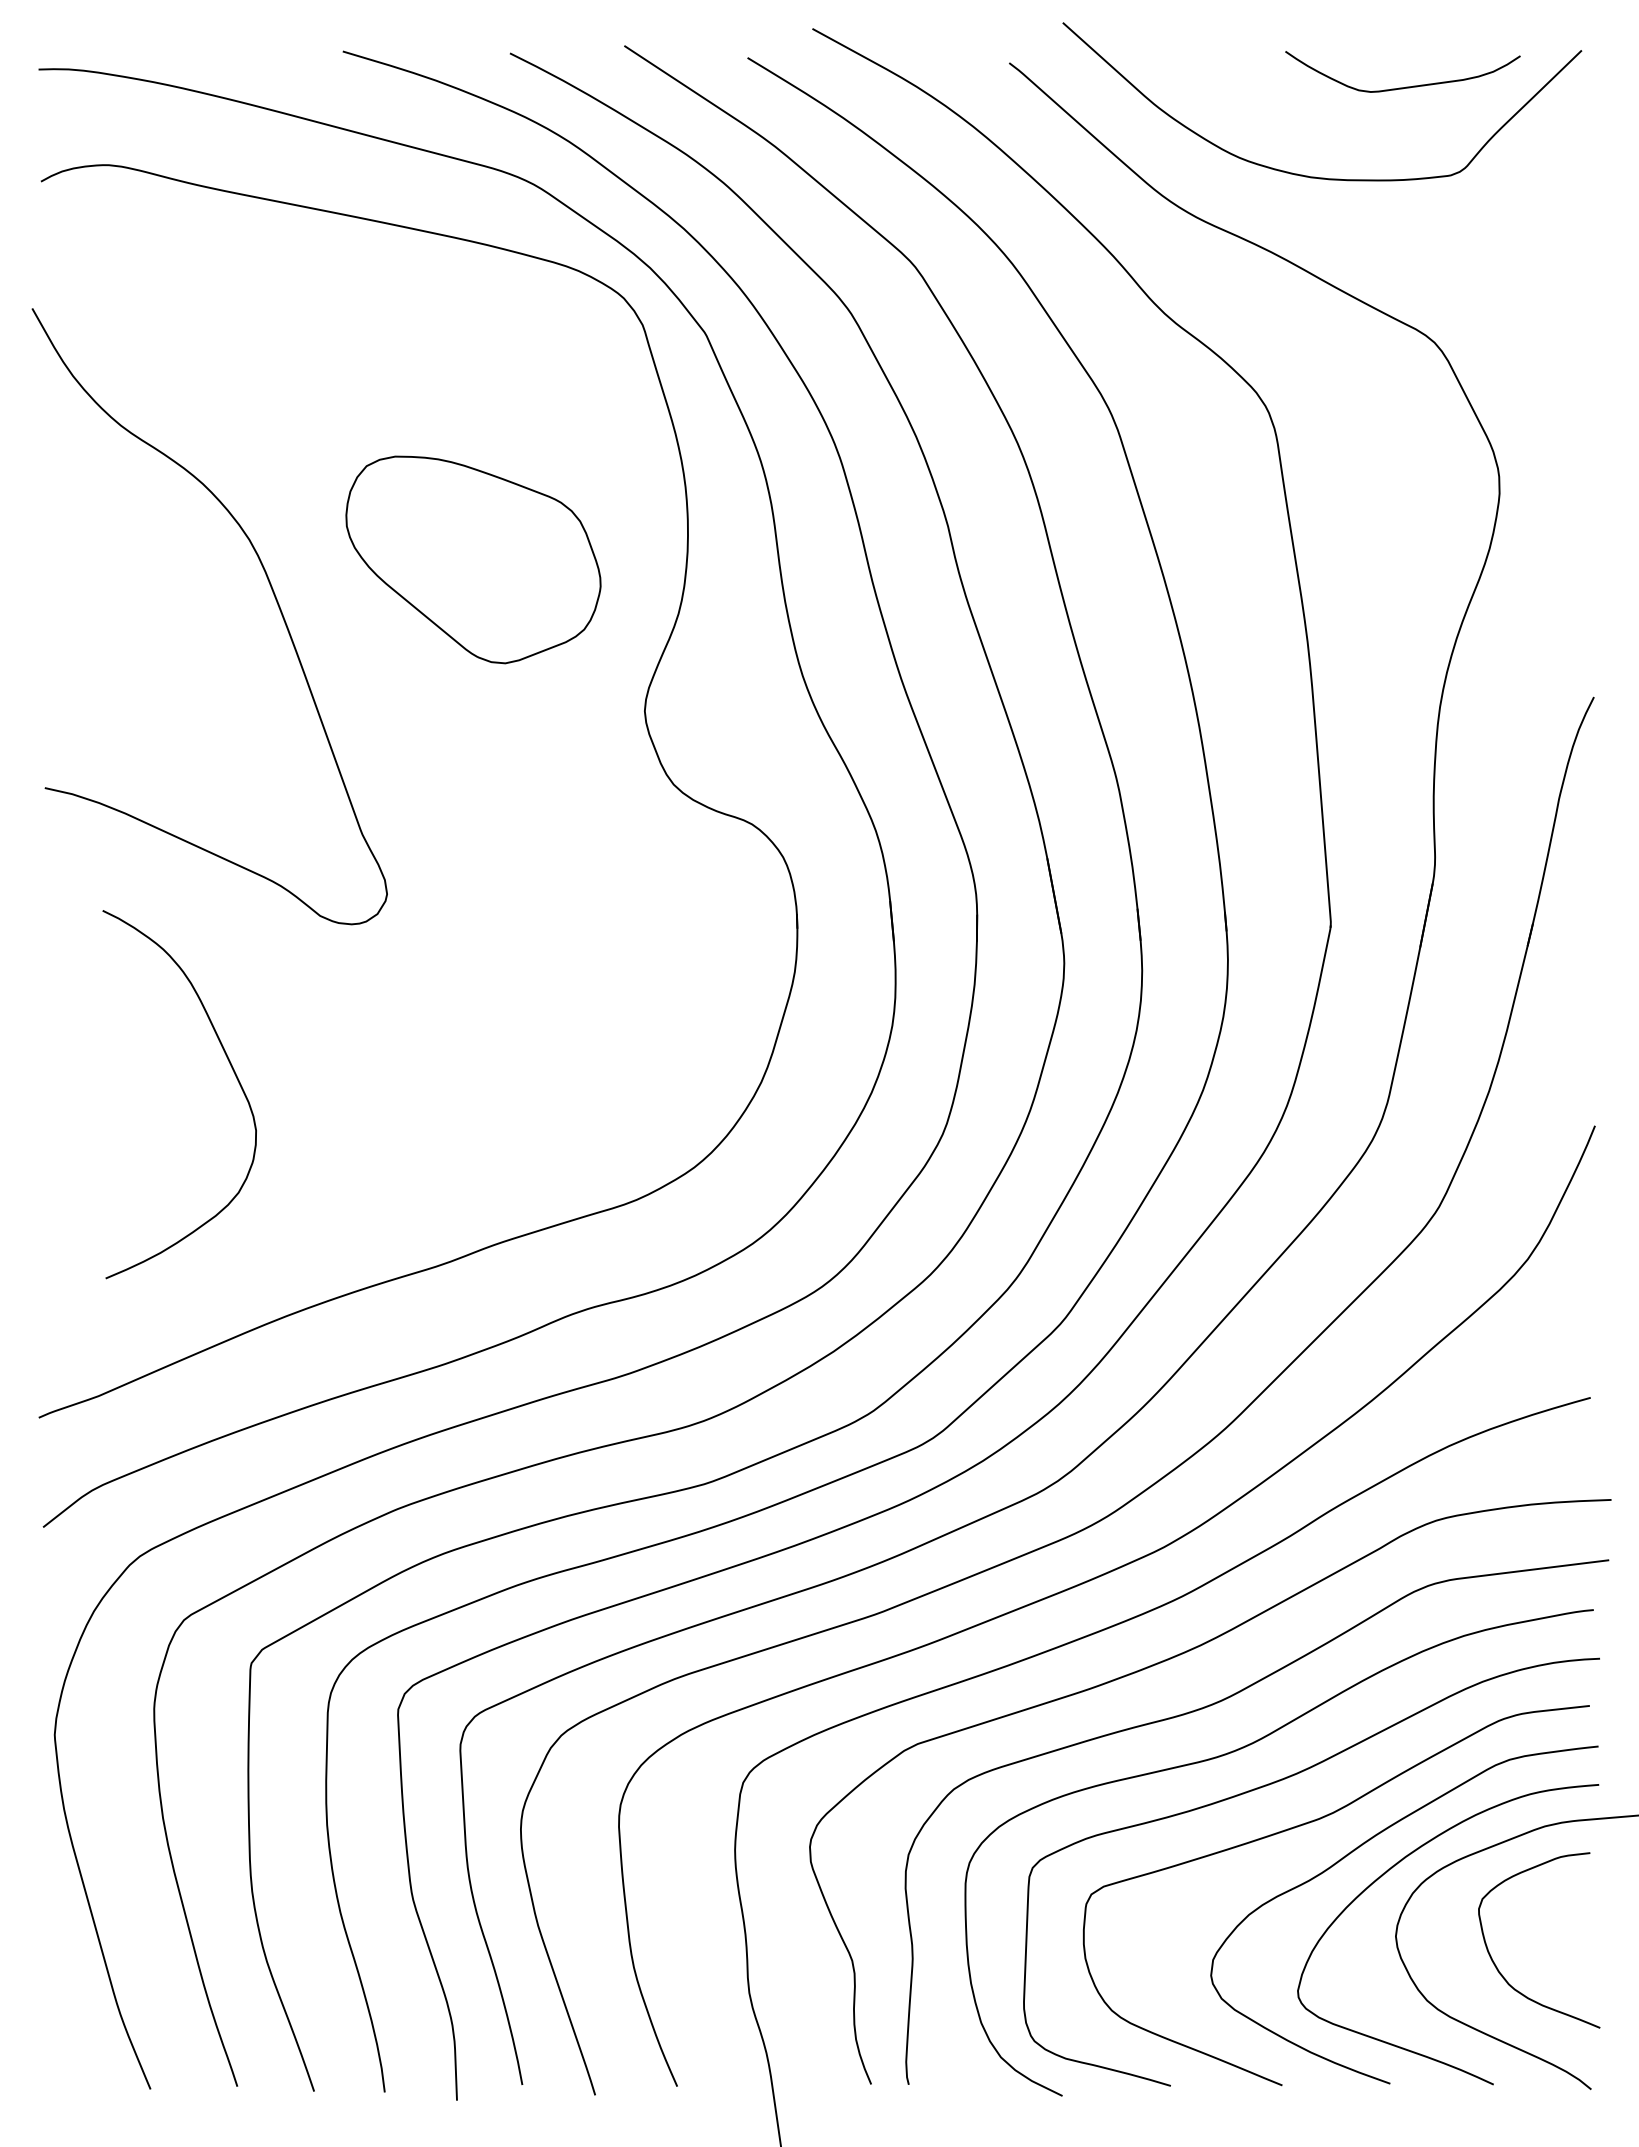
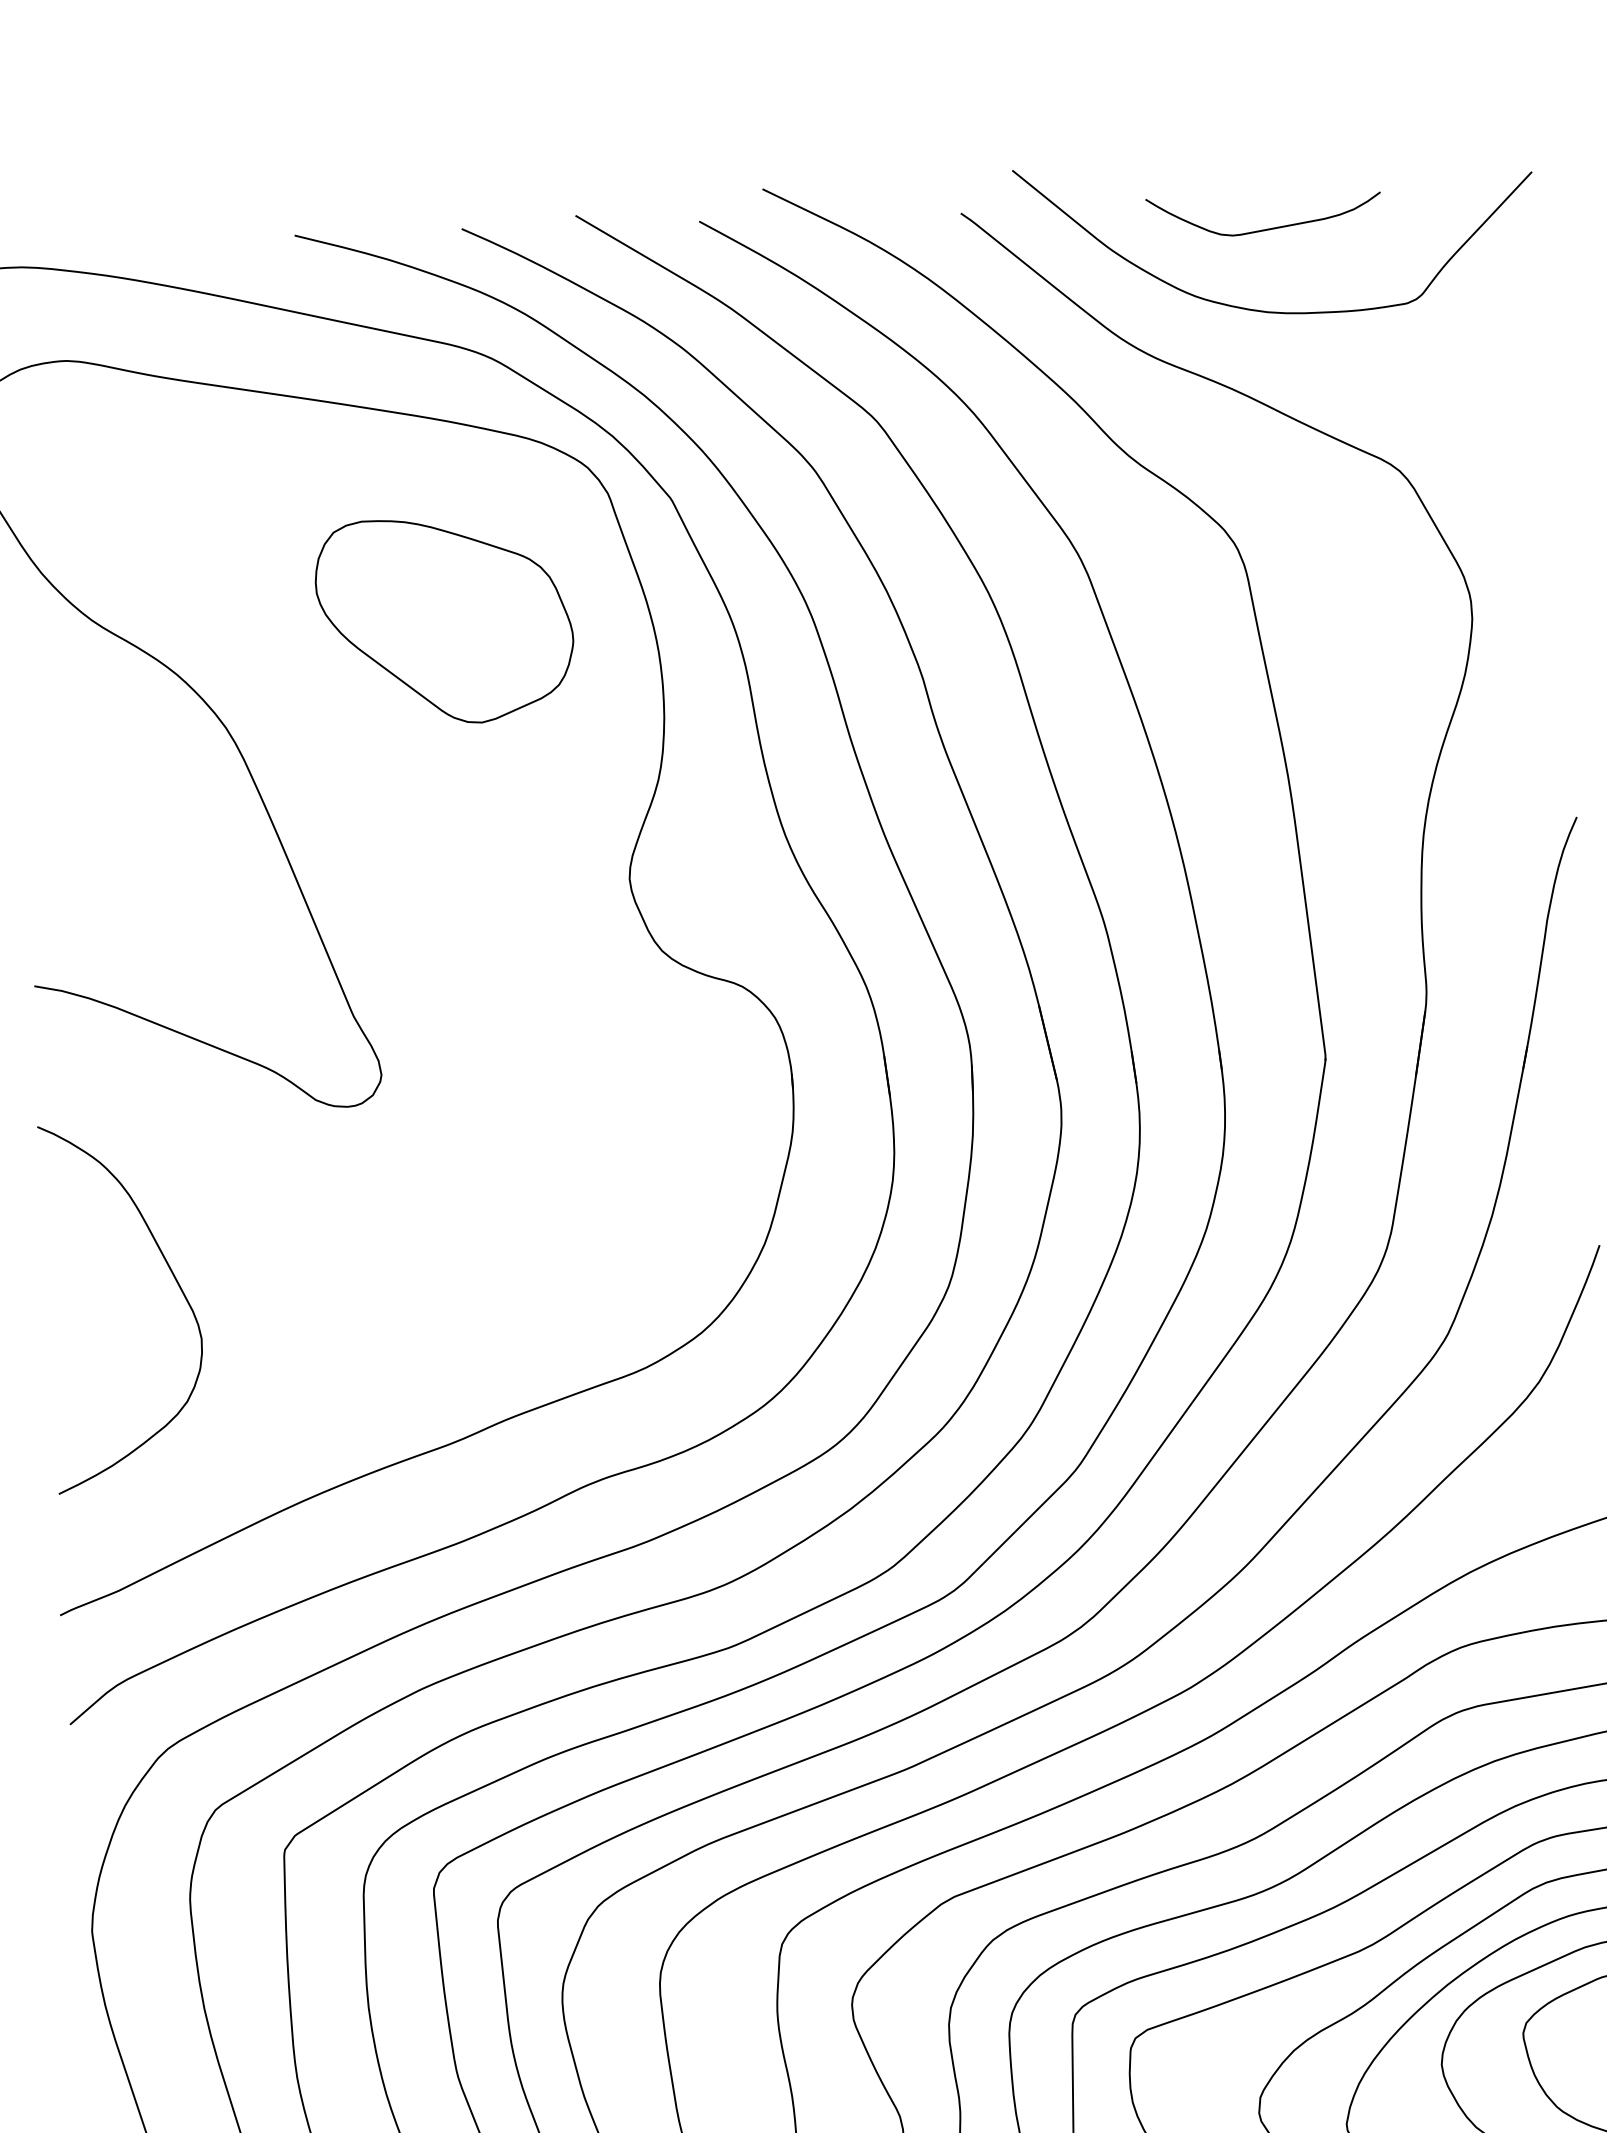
curve: (1406, 86) -> (1268, 228), moved
part: (473, 559) -> (444, 620), moved
curve: (231, 1068) -> (173, 1278), moved

